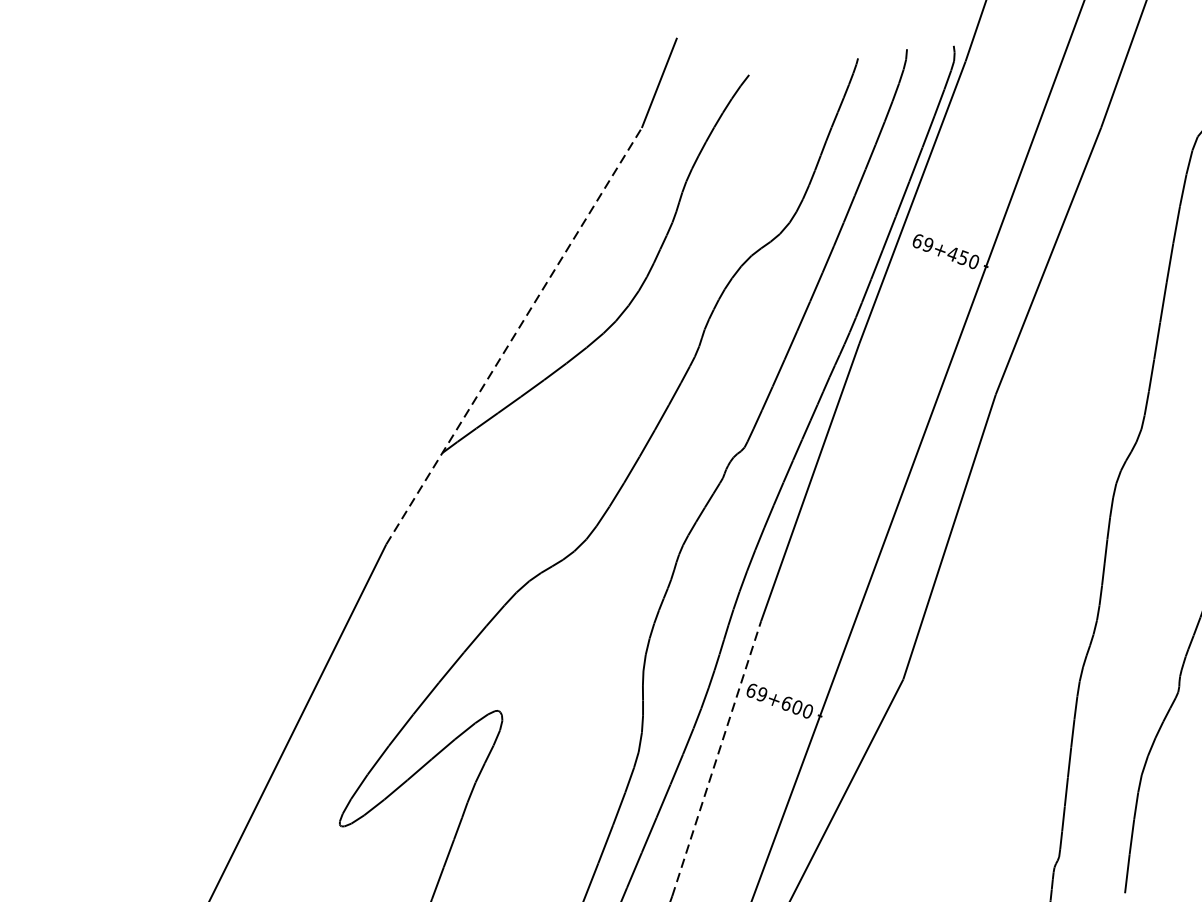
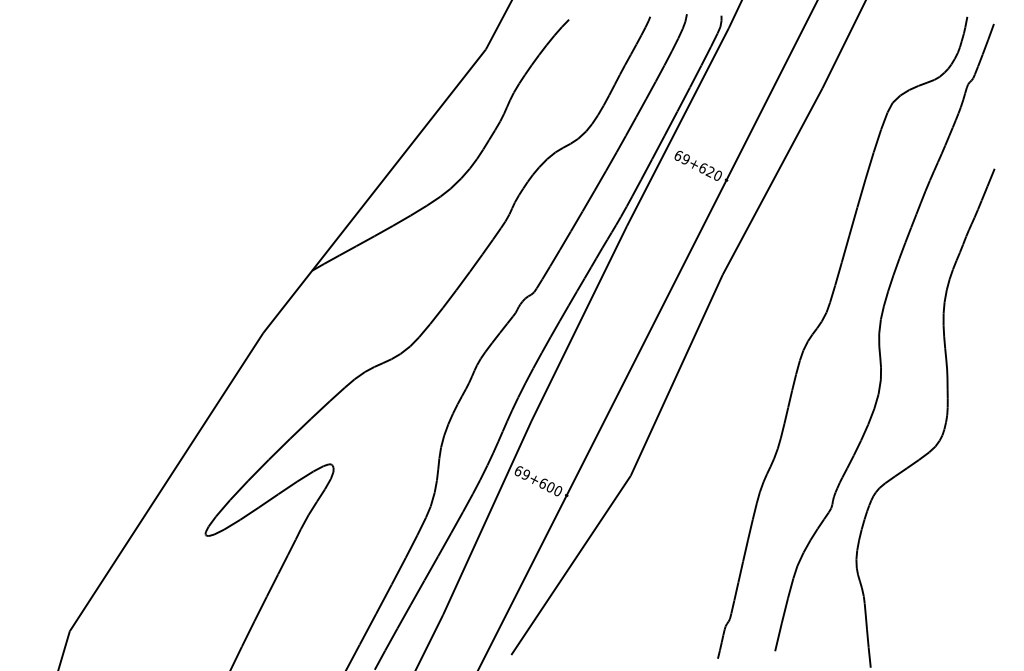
text: (957, 256) -> (706, 170), 69+450 -> 69+620
line: (513, 335) -> (374, 190), dashed -> solid
line: (717, 759) -> (487, 518), dashed -> solid

